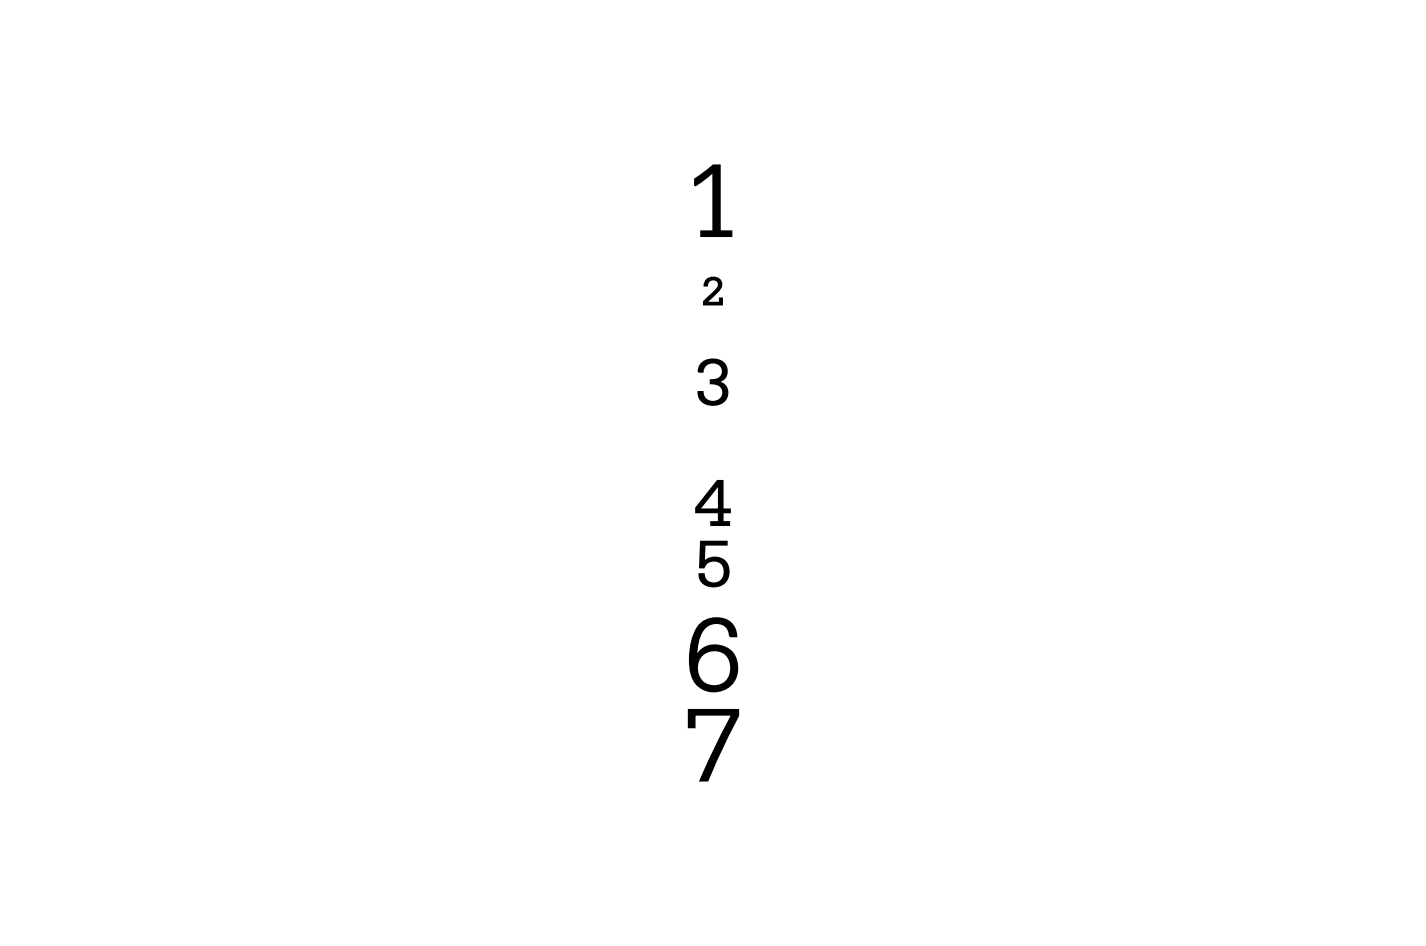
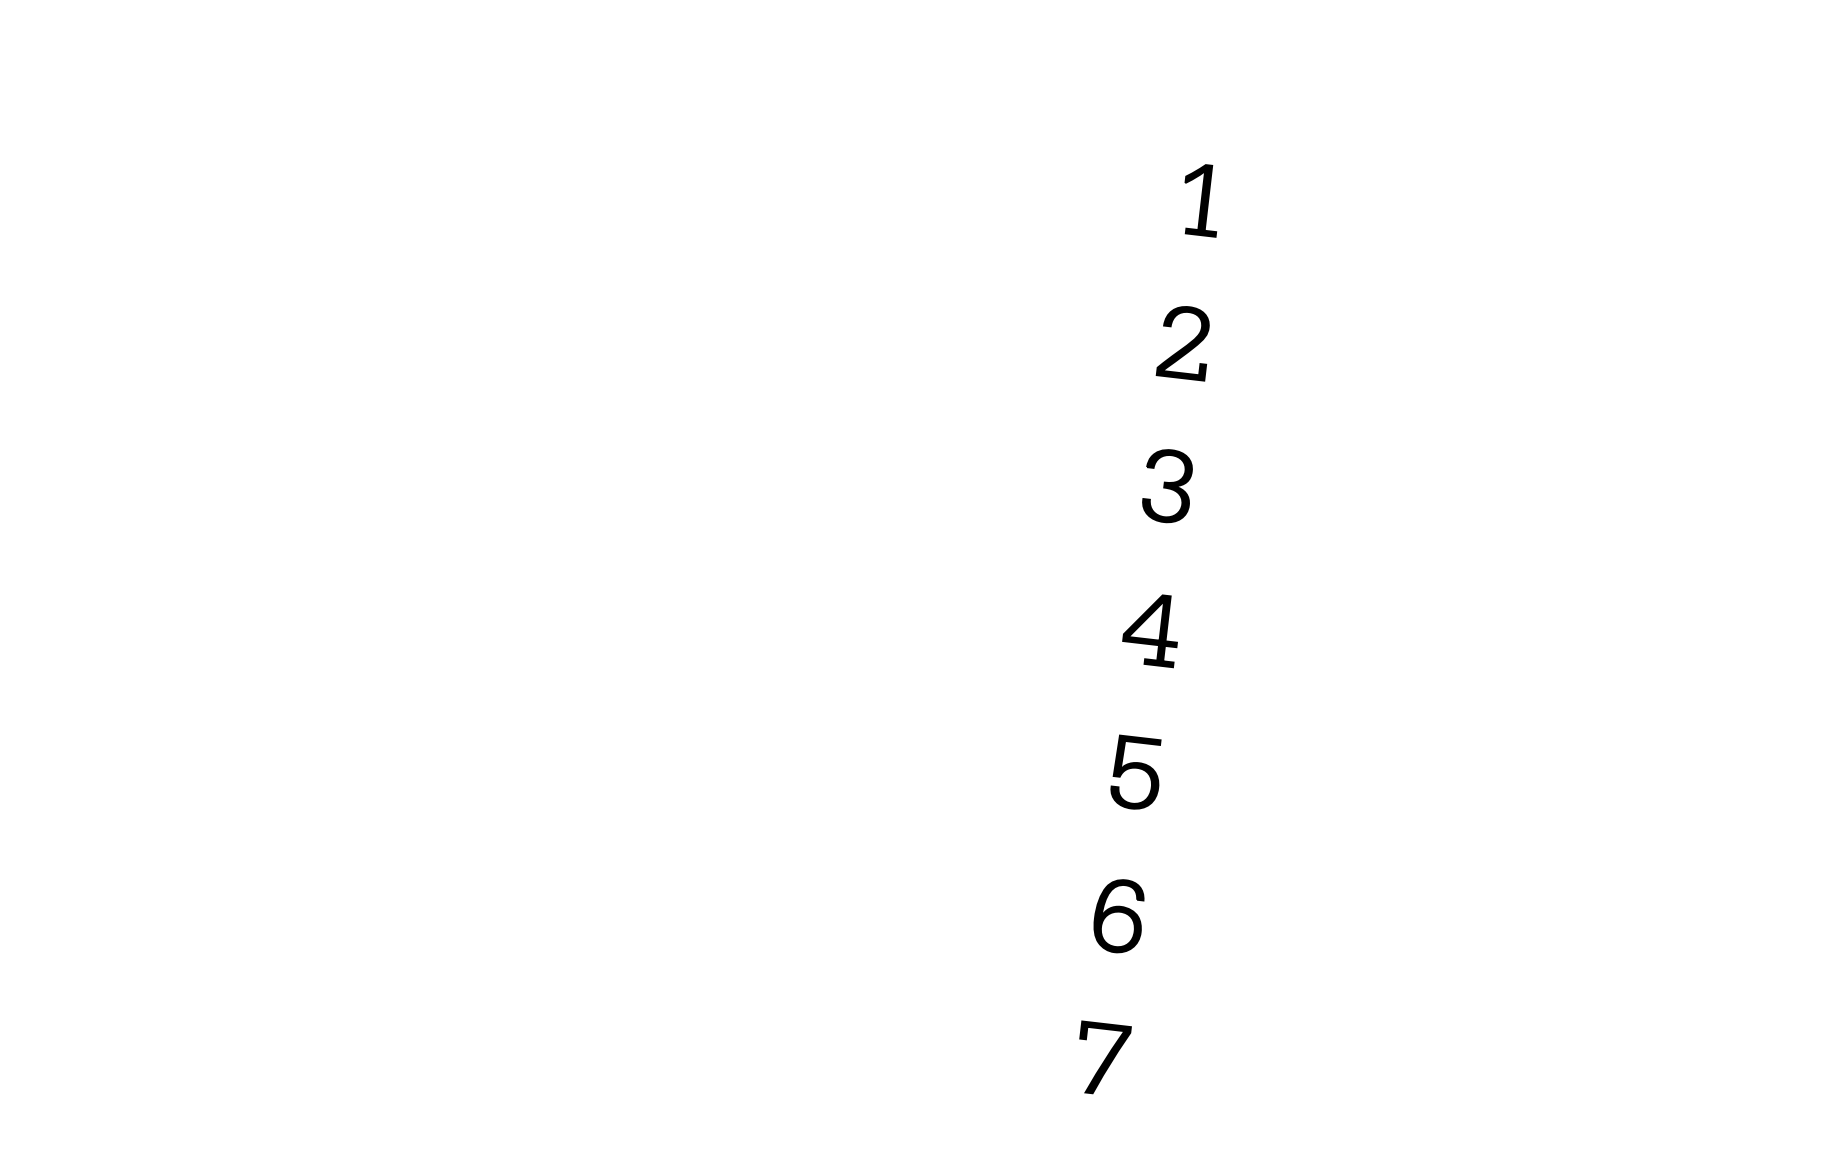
part: (713, 200) -> (1202, 199), size x0.62
part: (712, 290) -> (1184, 341), size x1.67
part: (712, 502) -> (1150, 628), moved
part: (712, 654) -> (1117, 915), size x0.62
part: (713, 745) -> (1102, 1059), size x0.62

